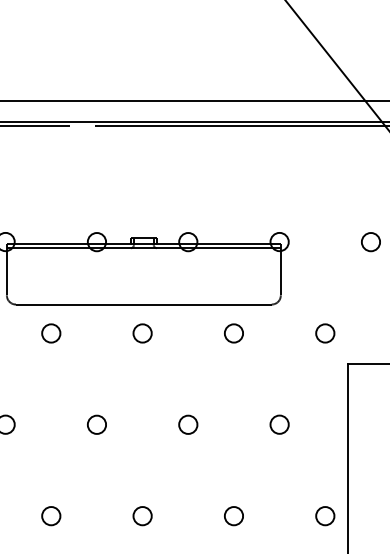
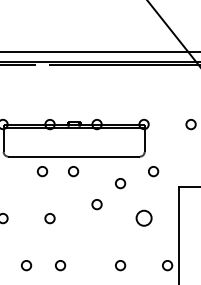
circle: (51, 333) -> (42, 171), moved
circle: (233, 333) -> (120, 183), moved
circle: (325, 333) -> (153, 171), moved
circle: (187, 424) -> (96, 204), moved
circle: (278, 424) -> (143, 218), size x1.6
circle: (142, 515) -> (60, 265), moved

